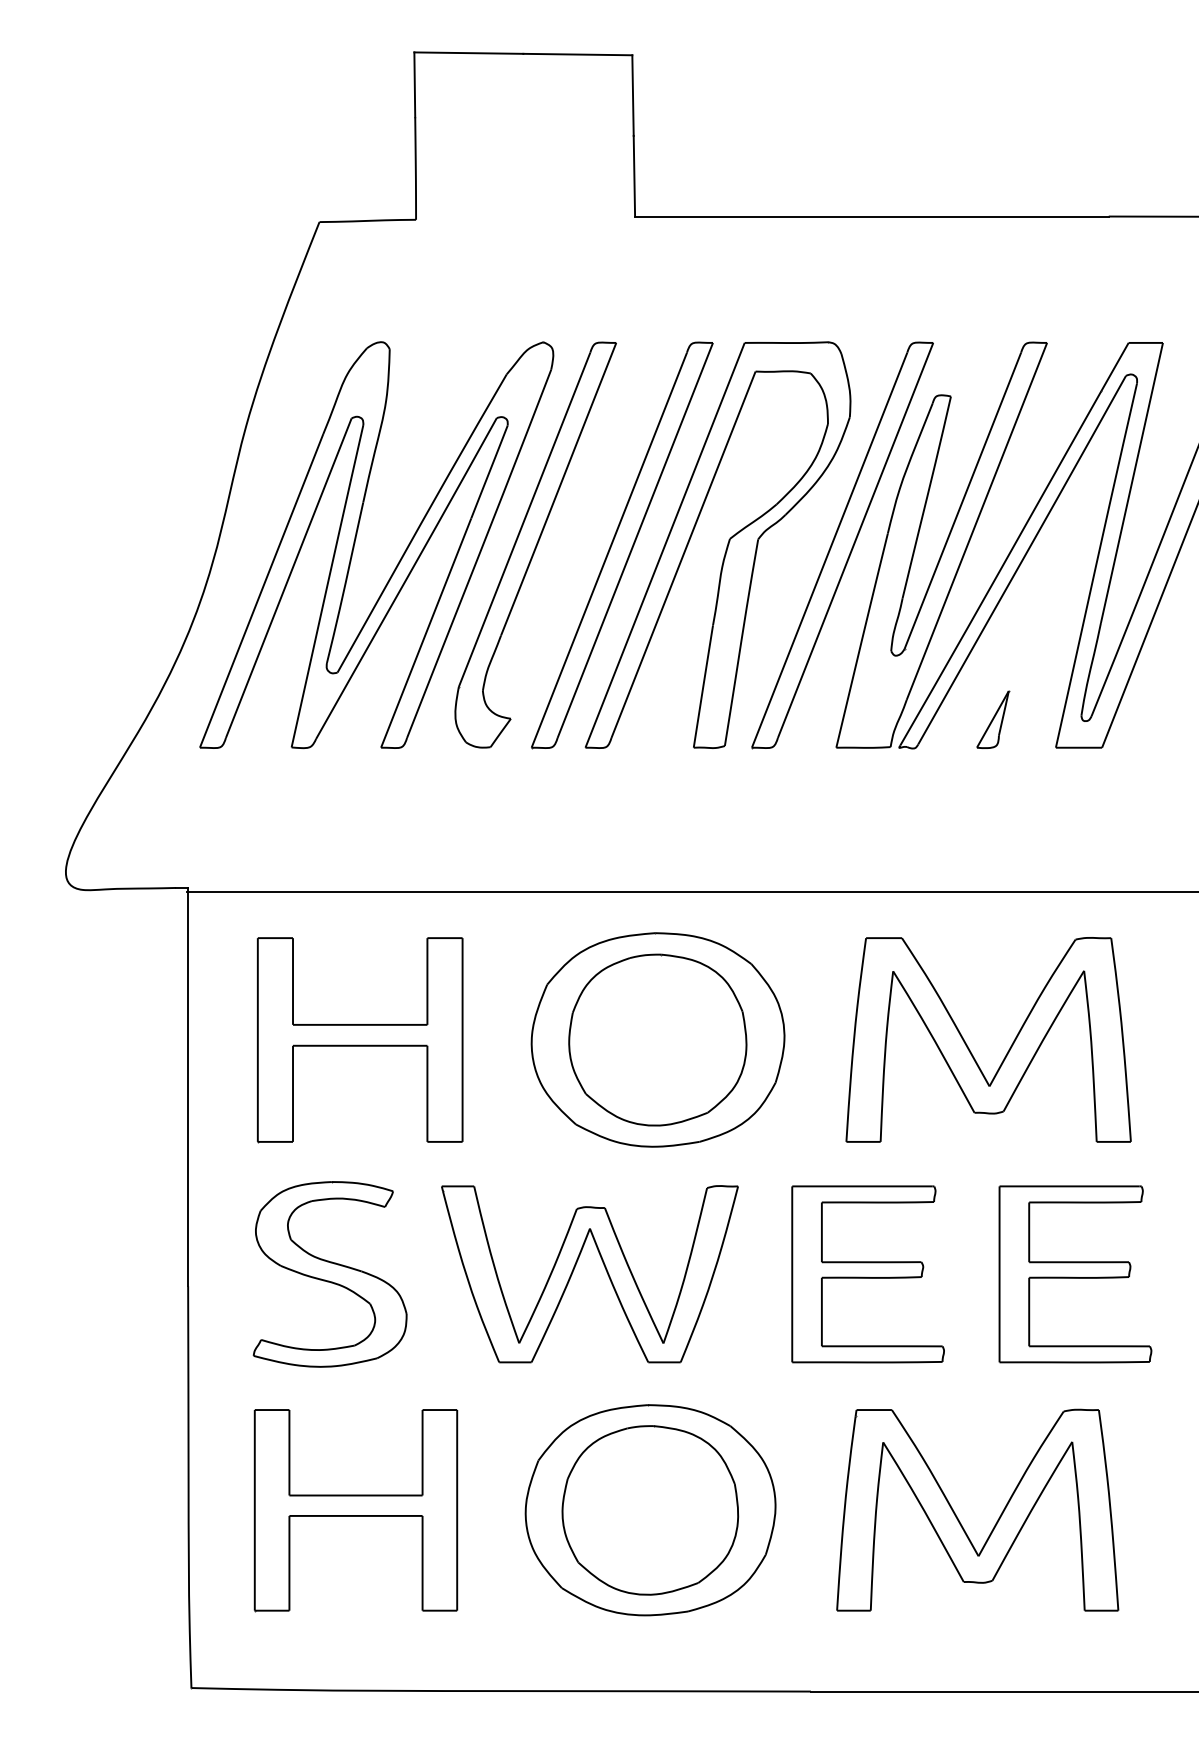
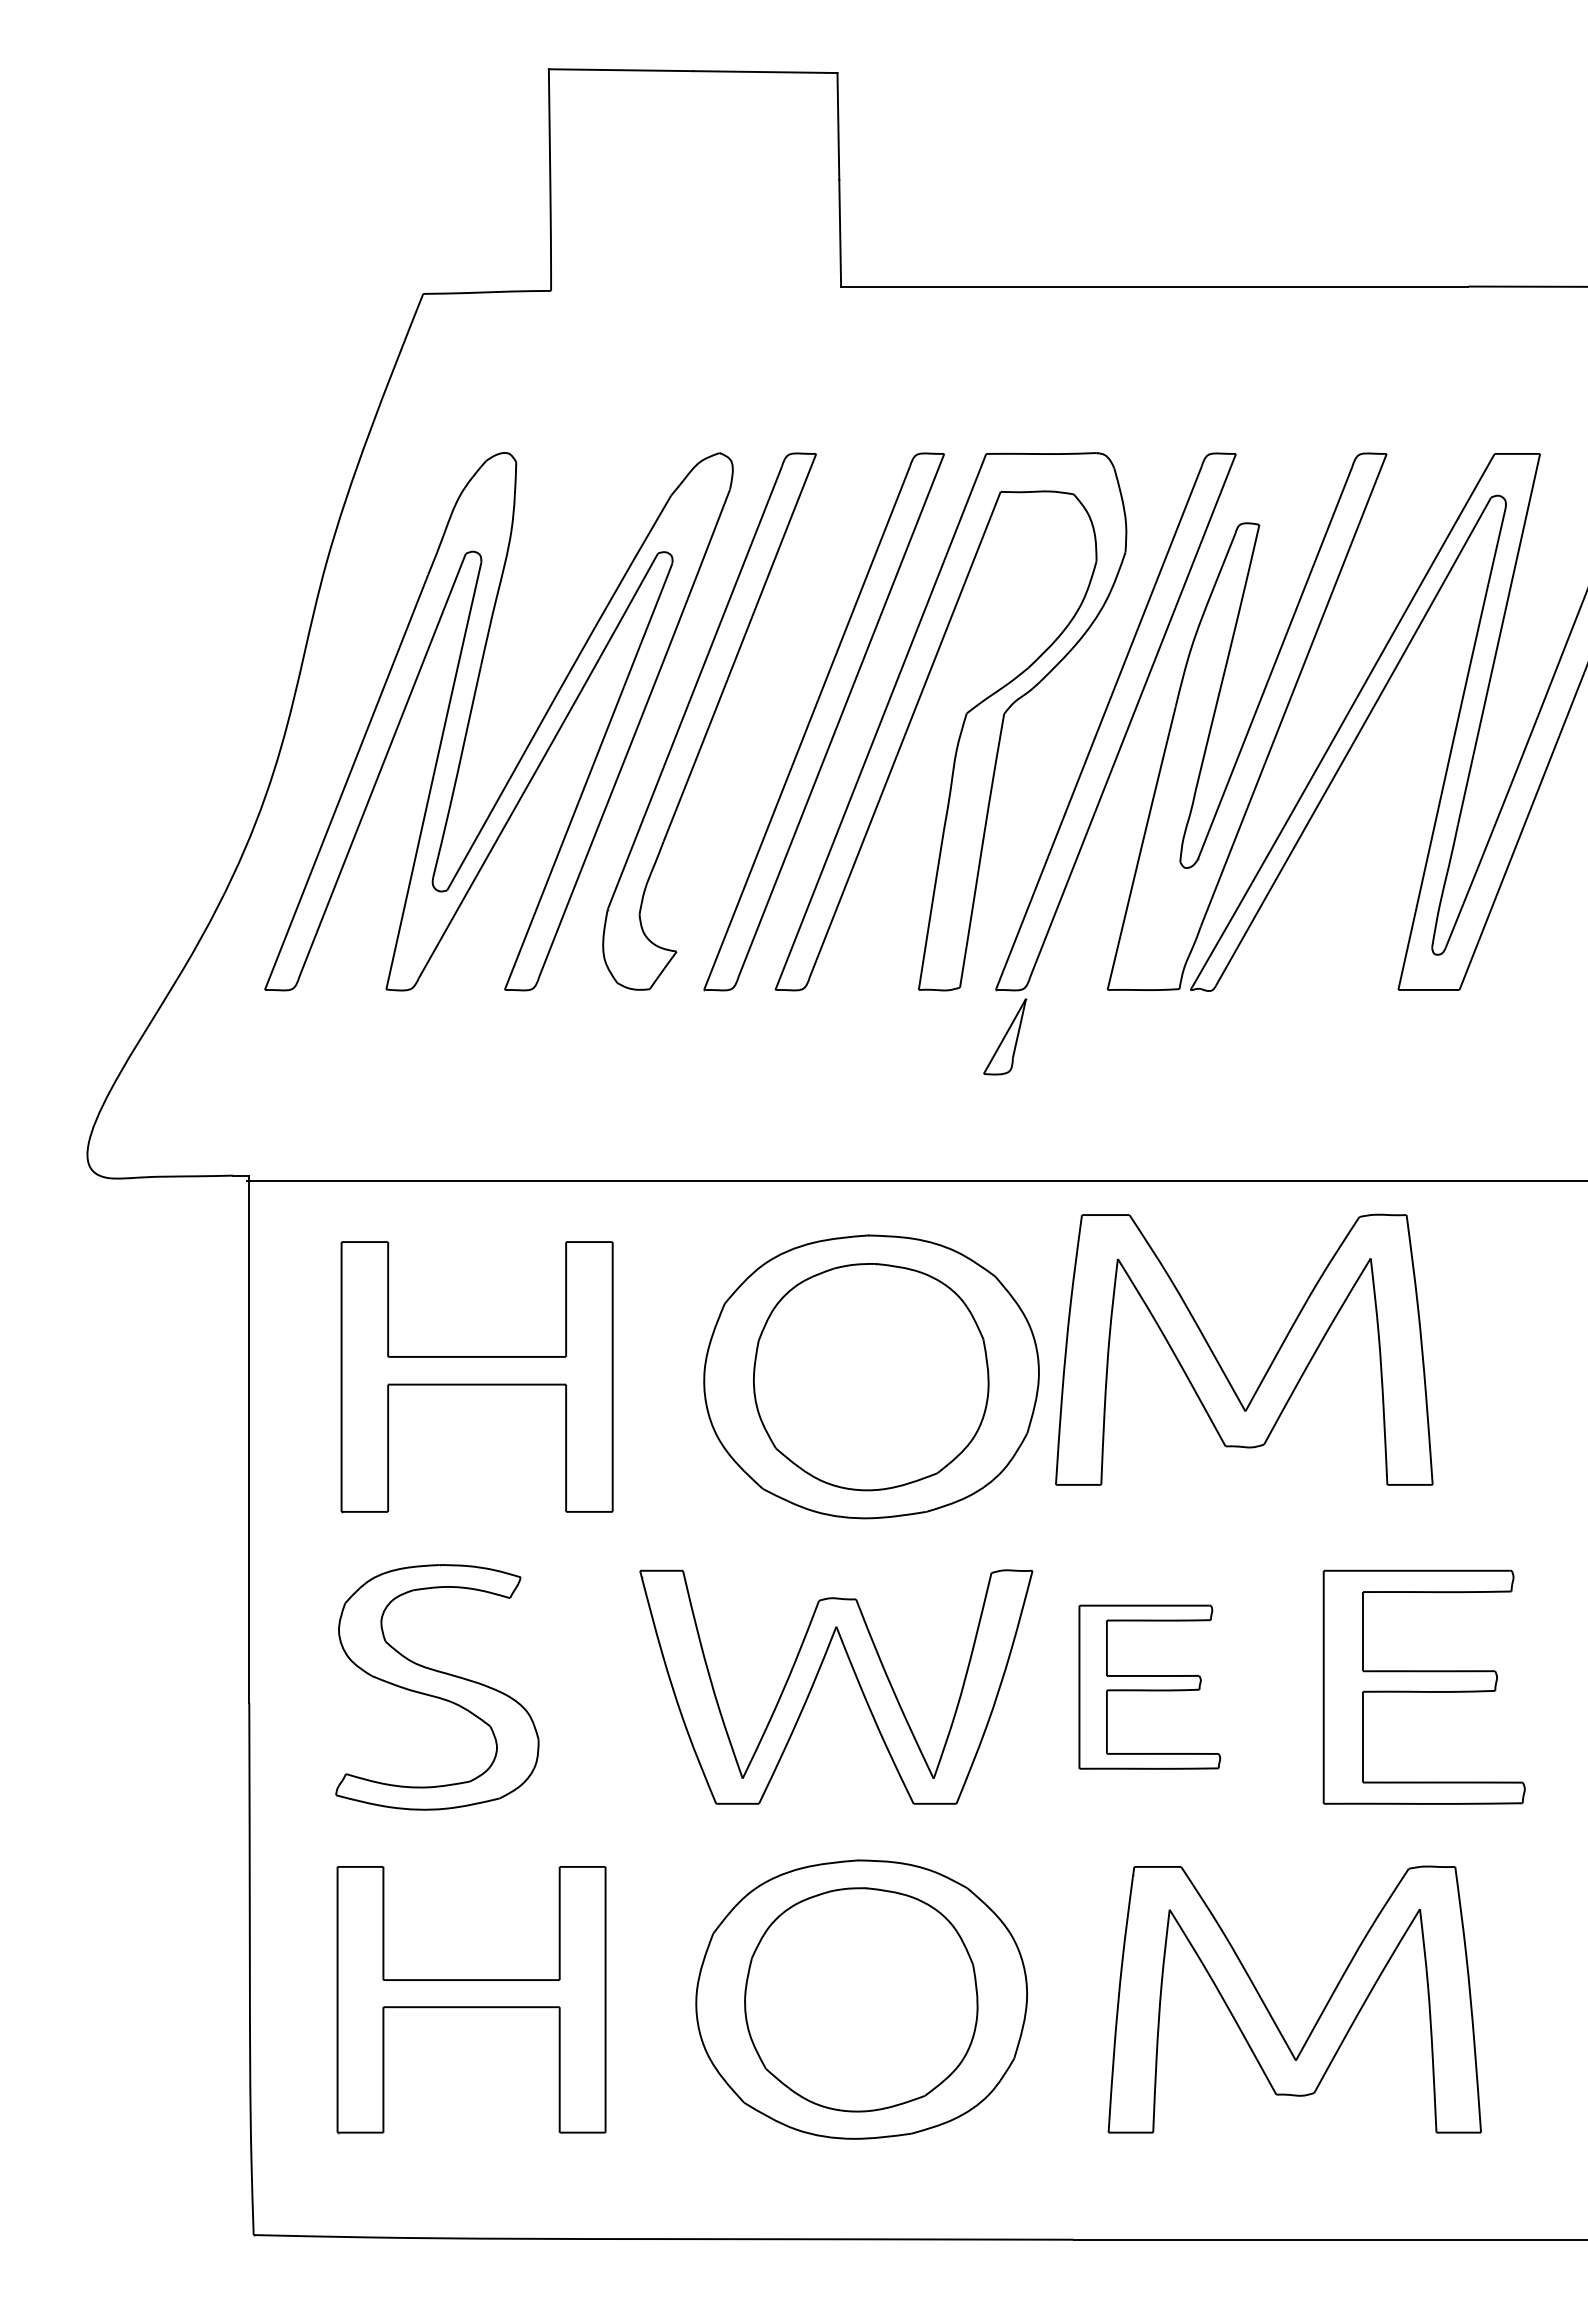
part: (993, 719) -> (1005, 1036), moved
part: (969, 1049) -> (1219, 1362), moved
part: (604, 1266) -> (855, 1677), moved
part: (867, 1273) -> (1149, 1686), size x0.7

